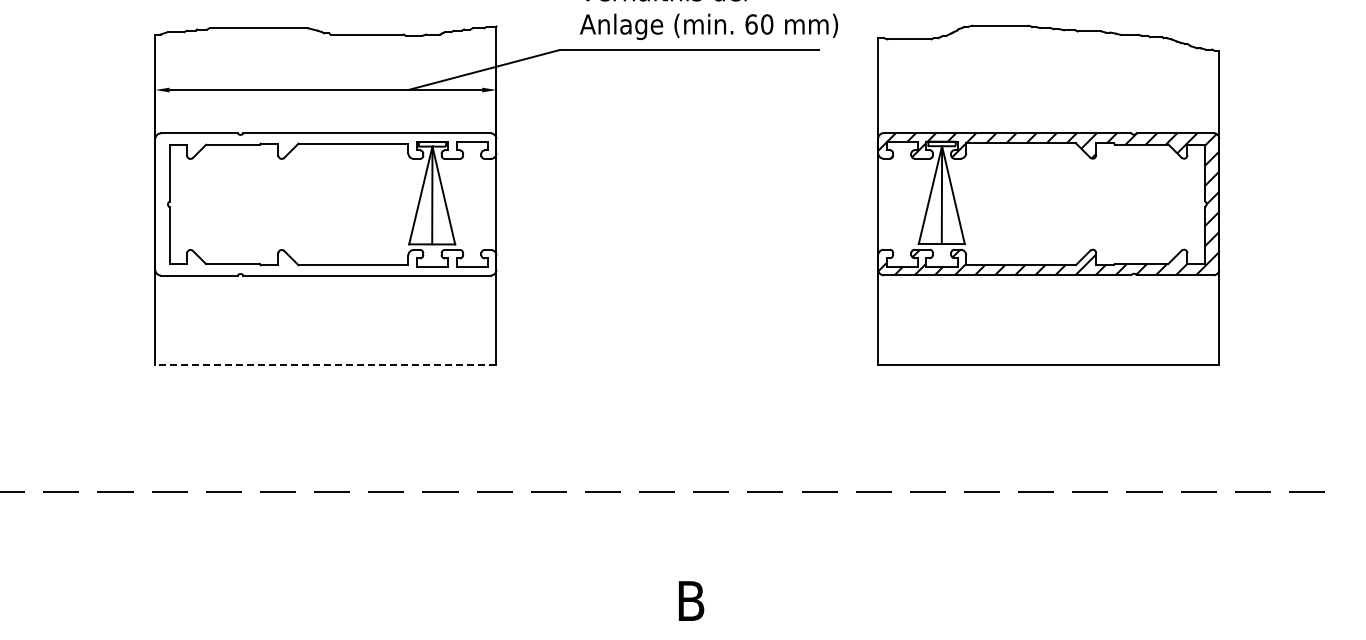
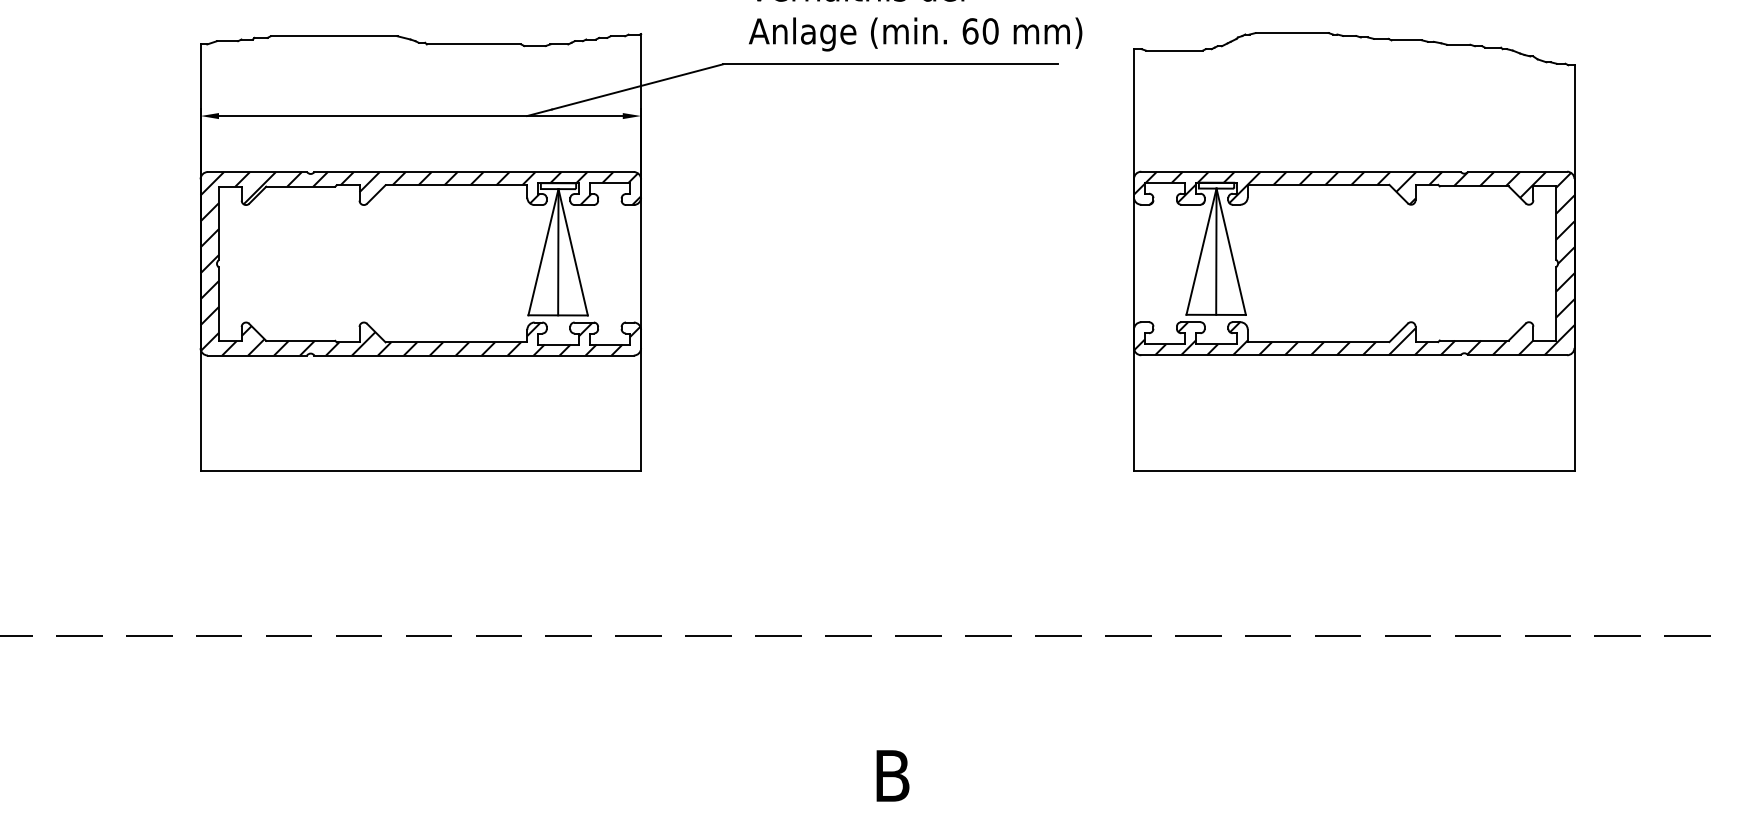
hatch: (325, 204) -> (420, 263), added
line: (325, 365) -> (420, 471), dashed -> solid

